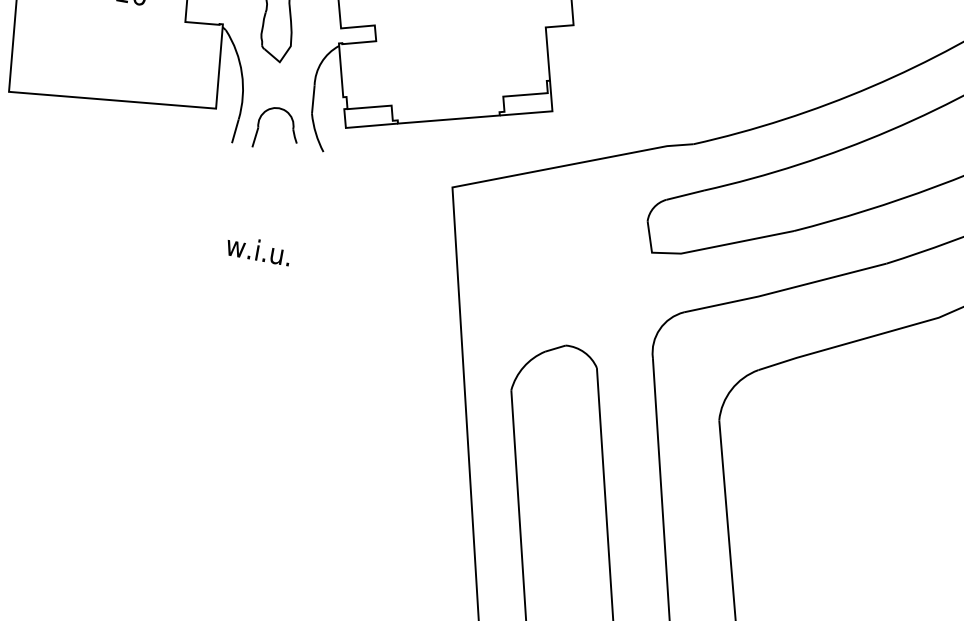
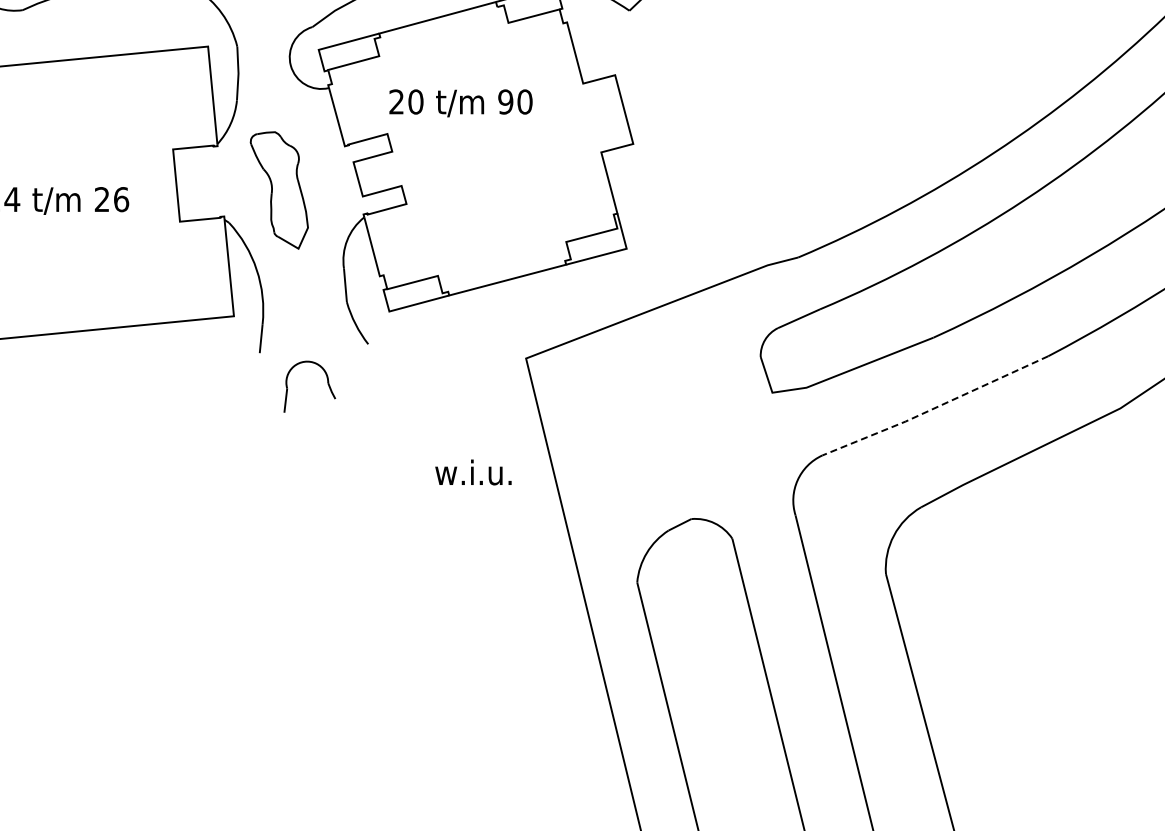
part: (292, 130) -> (327, 384), moved
text: (258, 250) -> (473, 472), moved
line: (784, 290) -> (934, 408), solid -> dashed

